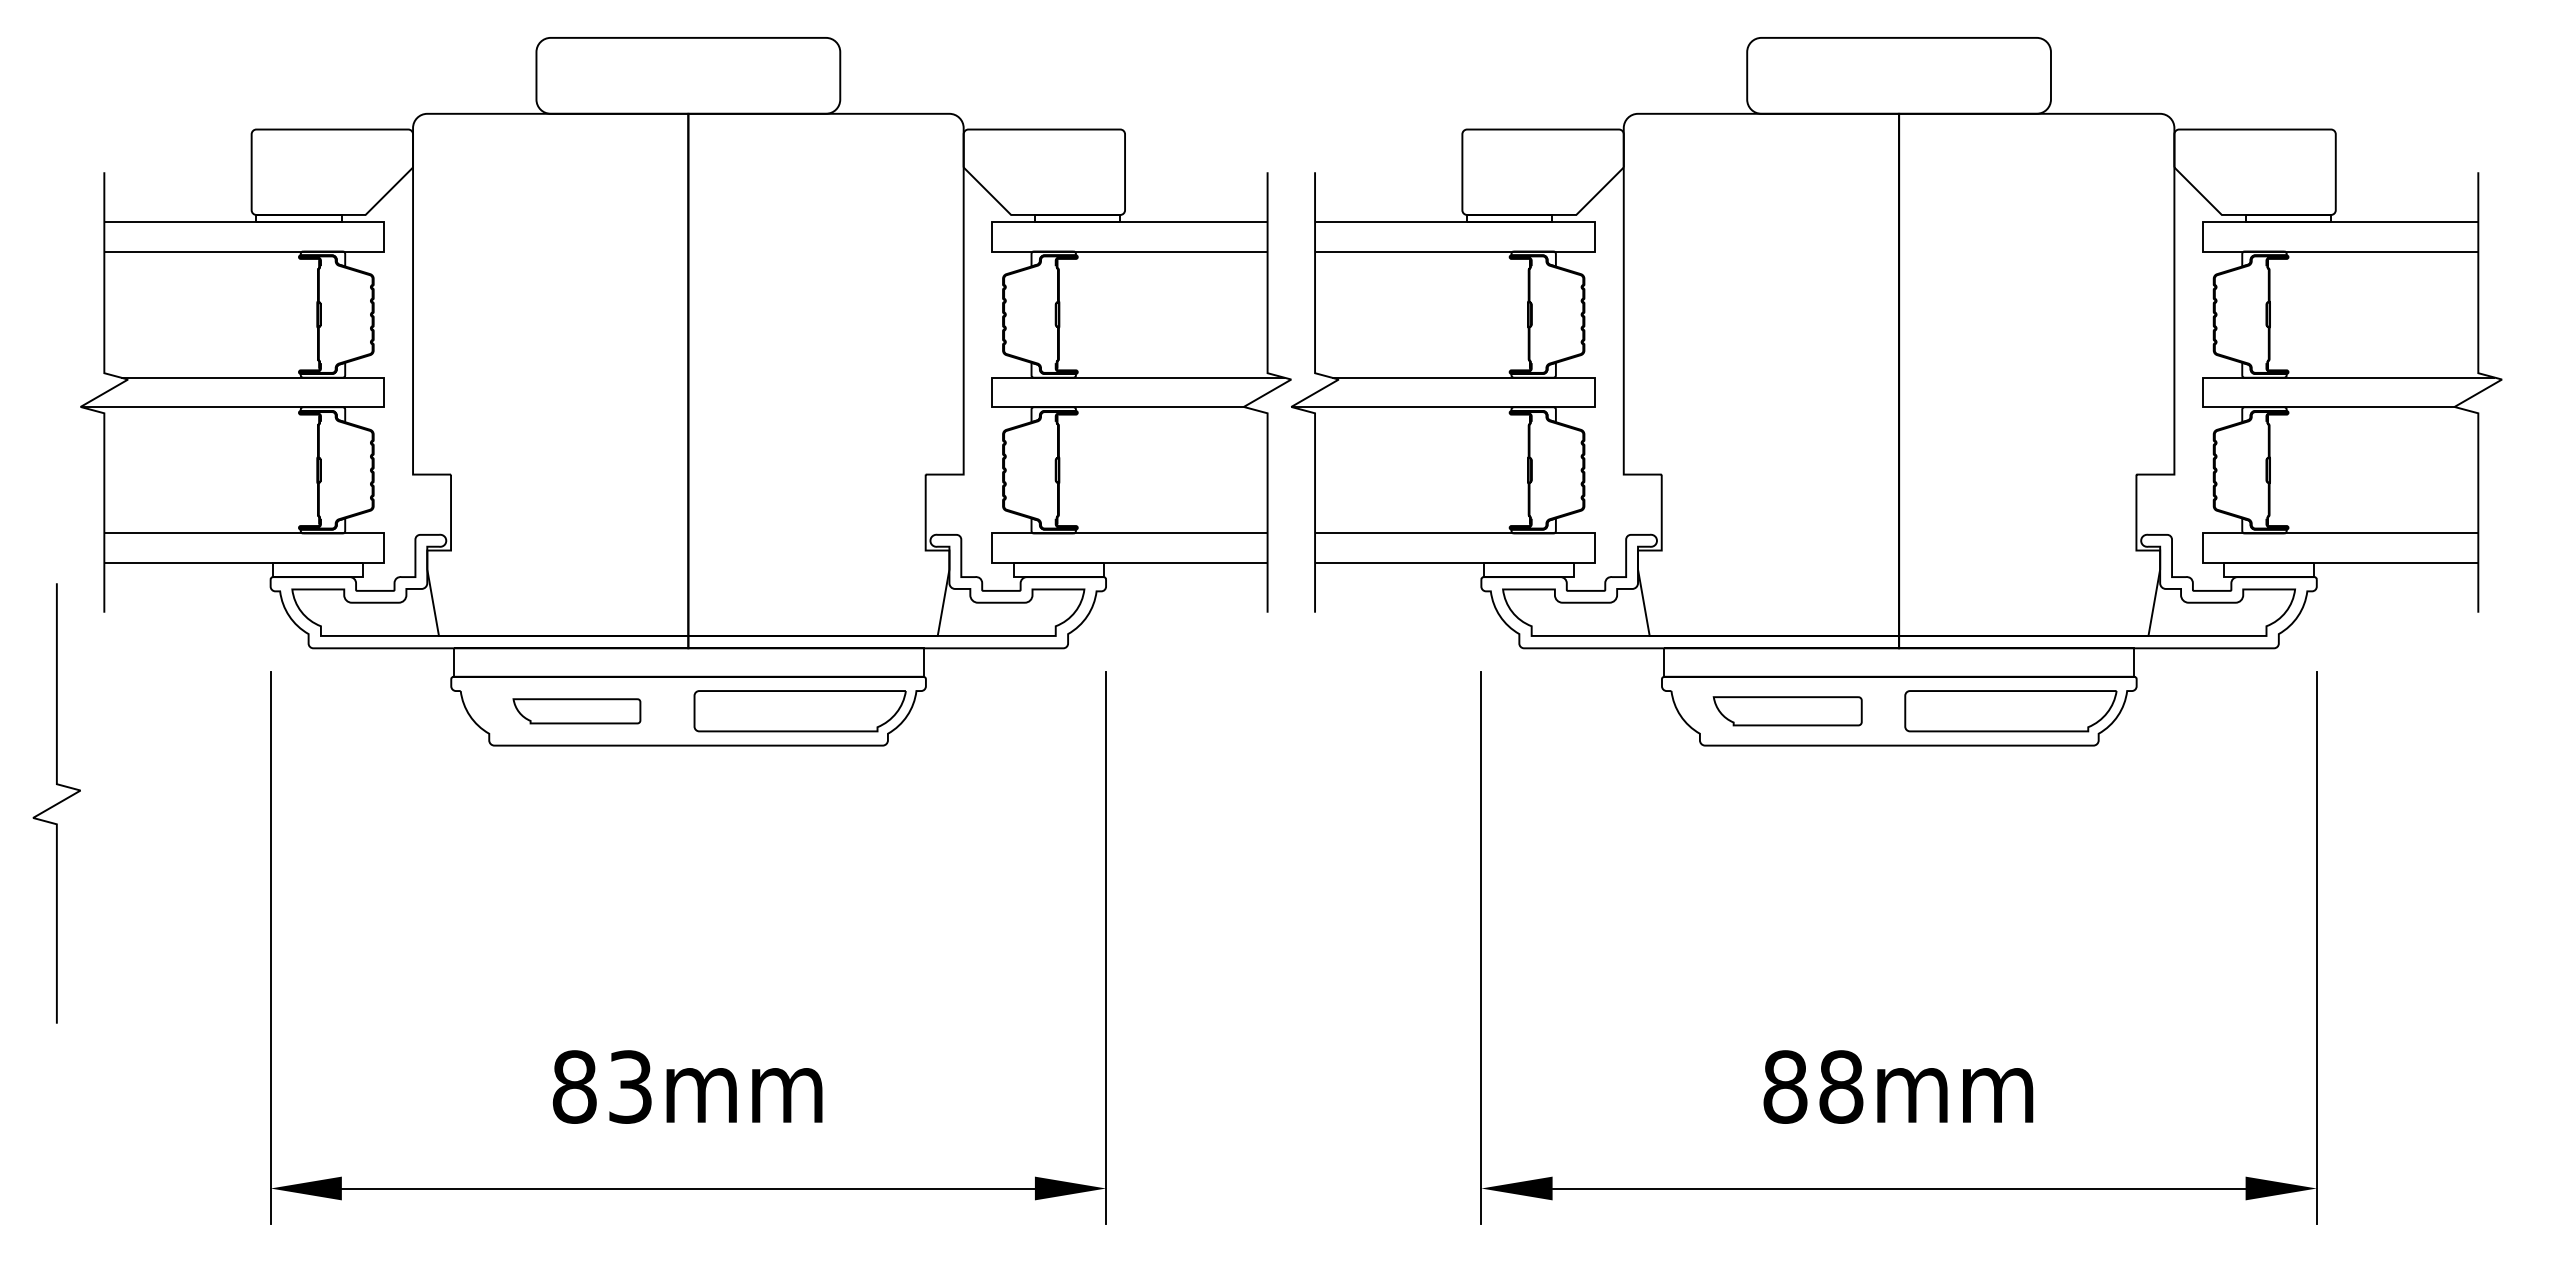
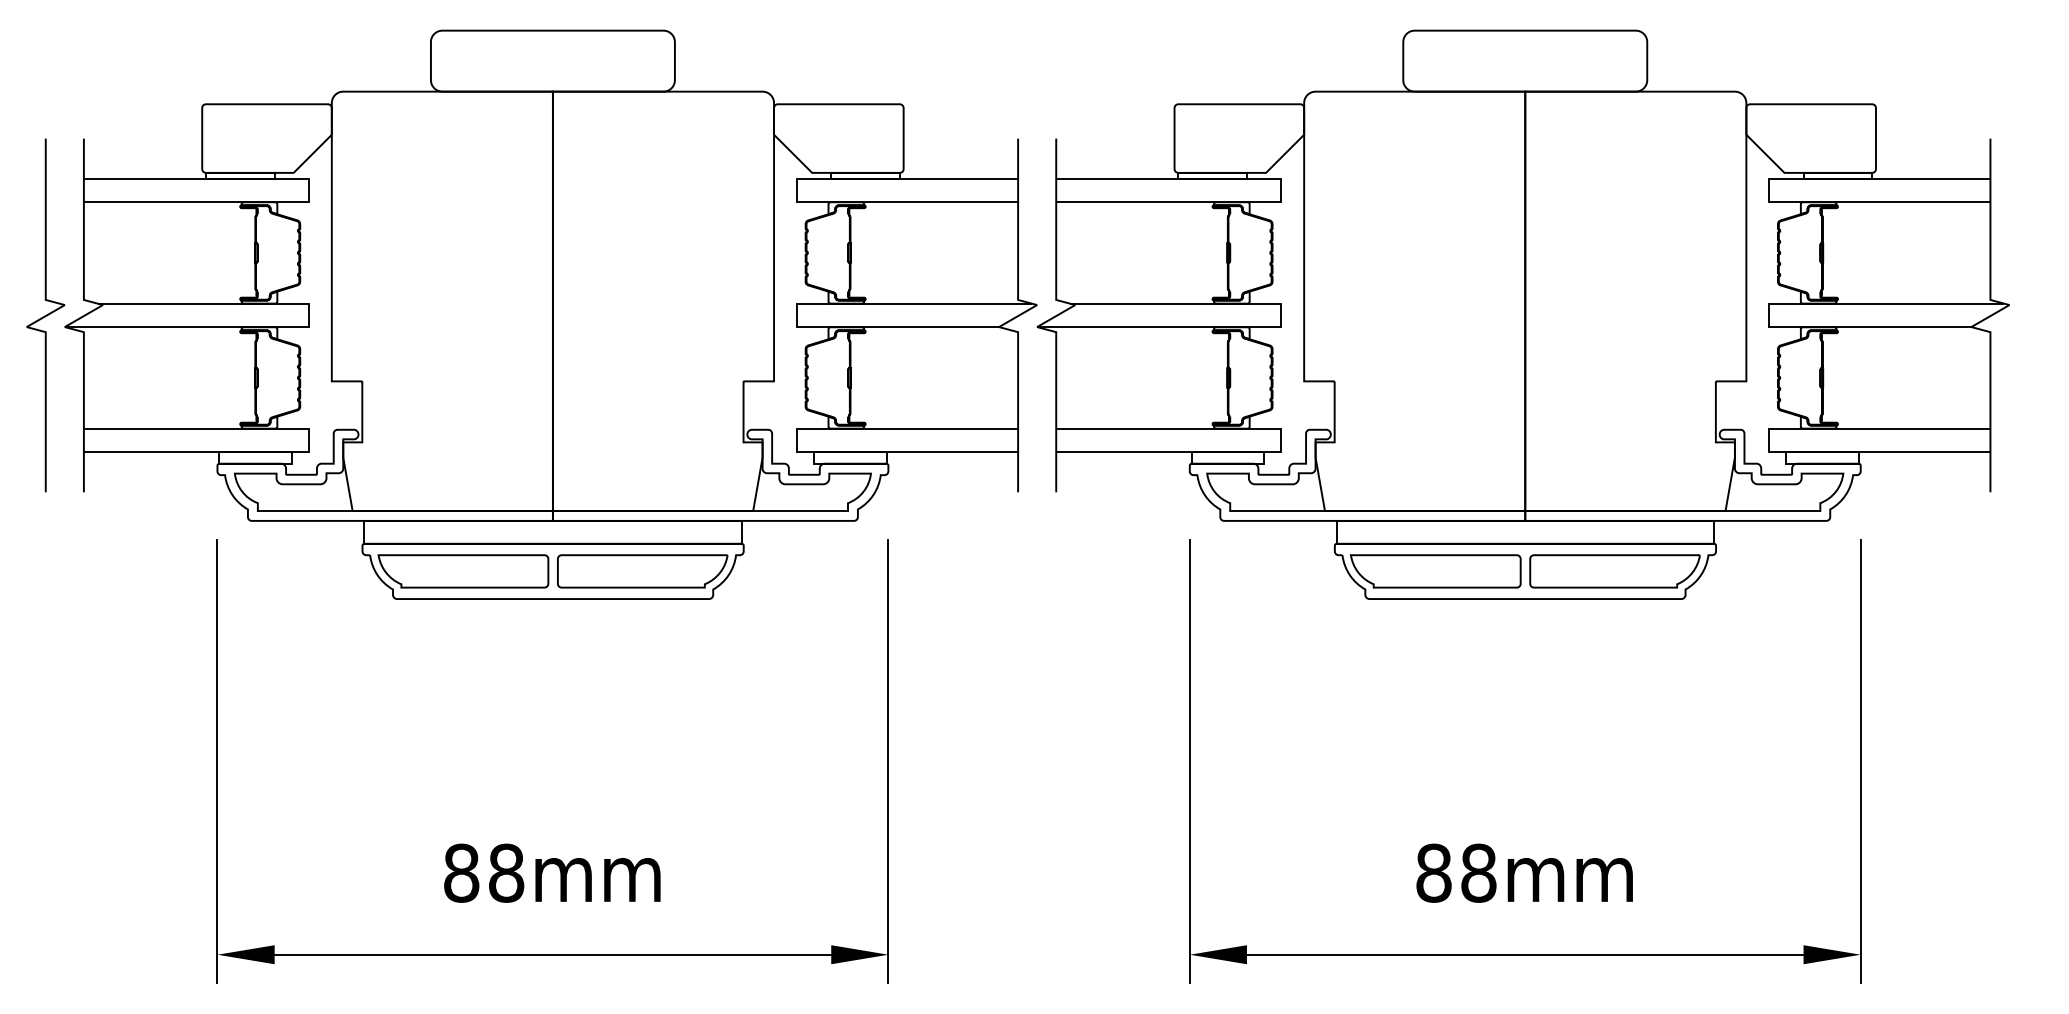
part: (576, 711) -> (463, 571), size x1.67
part: (1787, 711) -> (1435, 571), size x1.43
curve: (56, 803) -> (45, 315), moved
text: (630, 1086) -> (506, 872), 83mm -> 88mm

